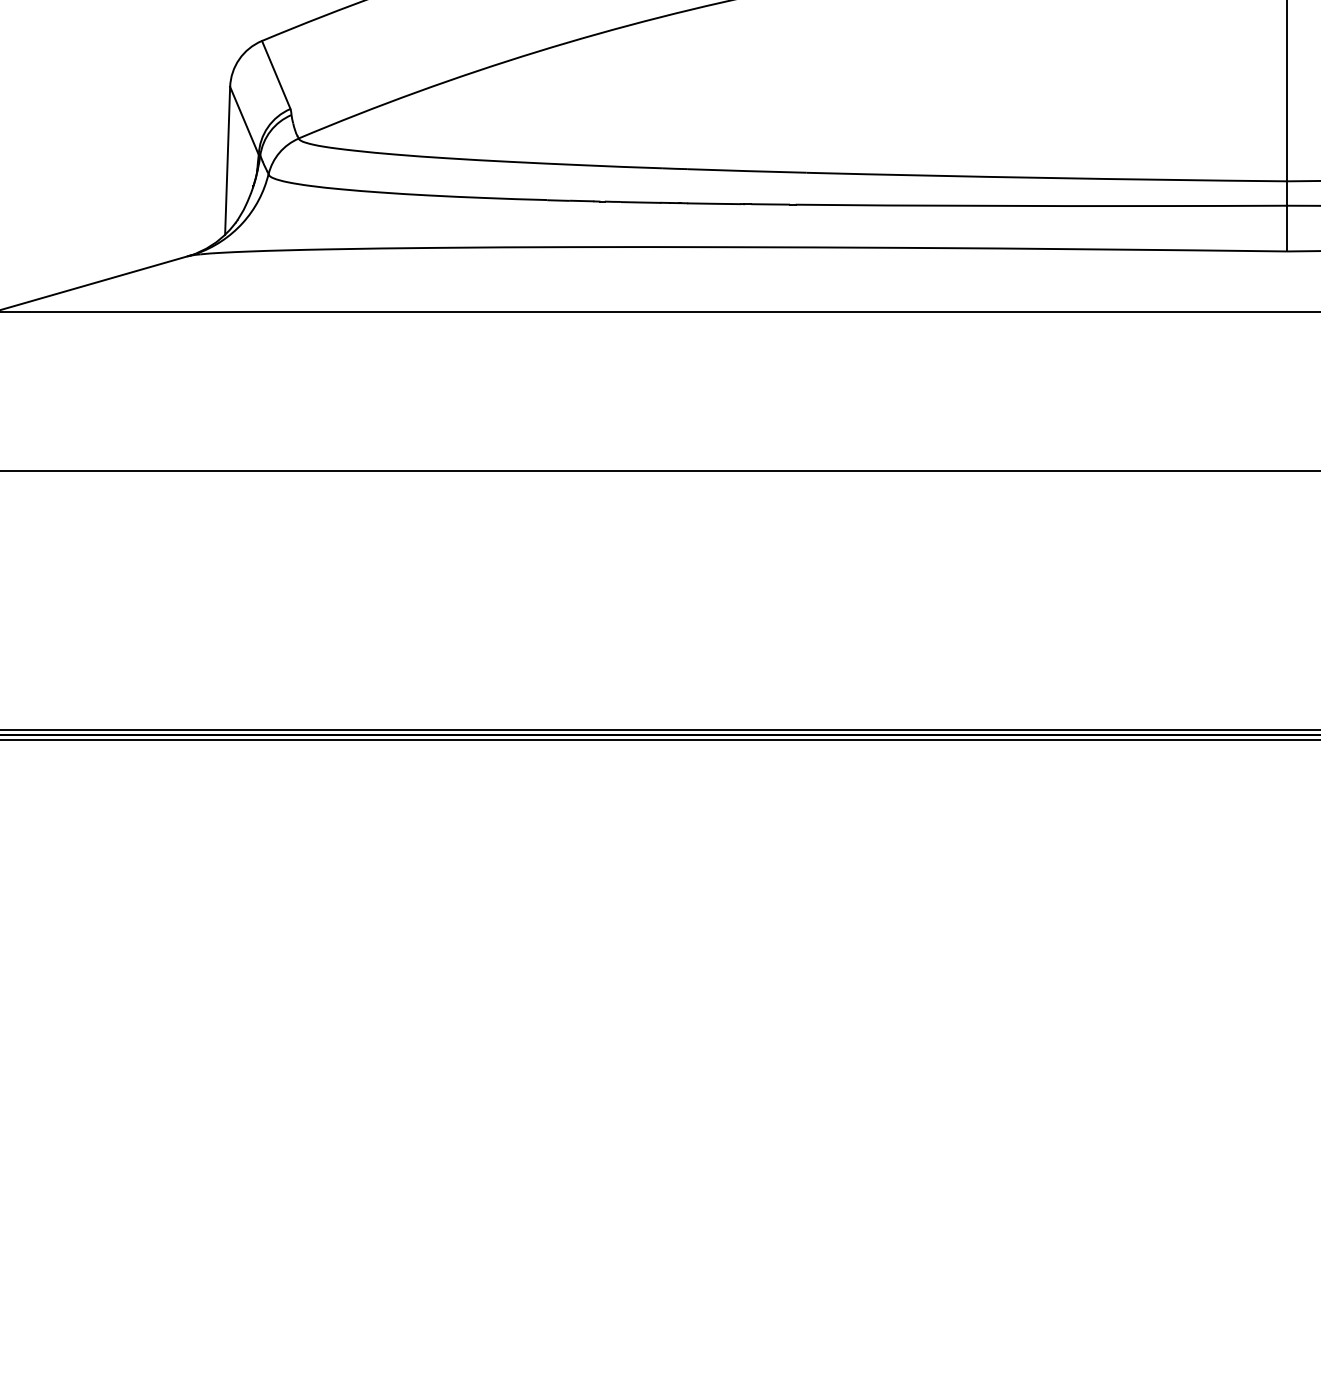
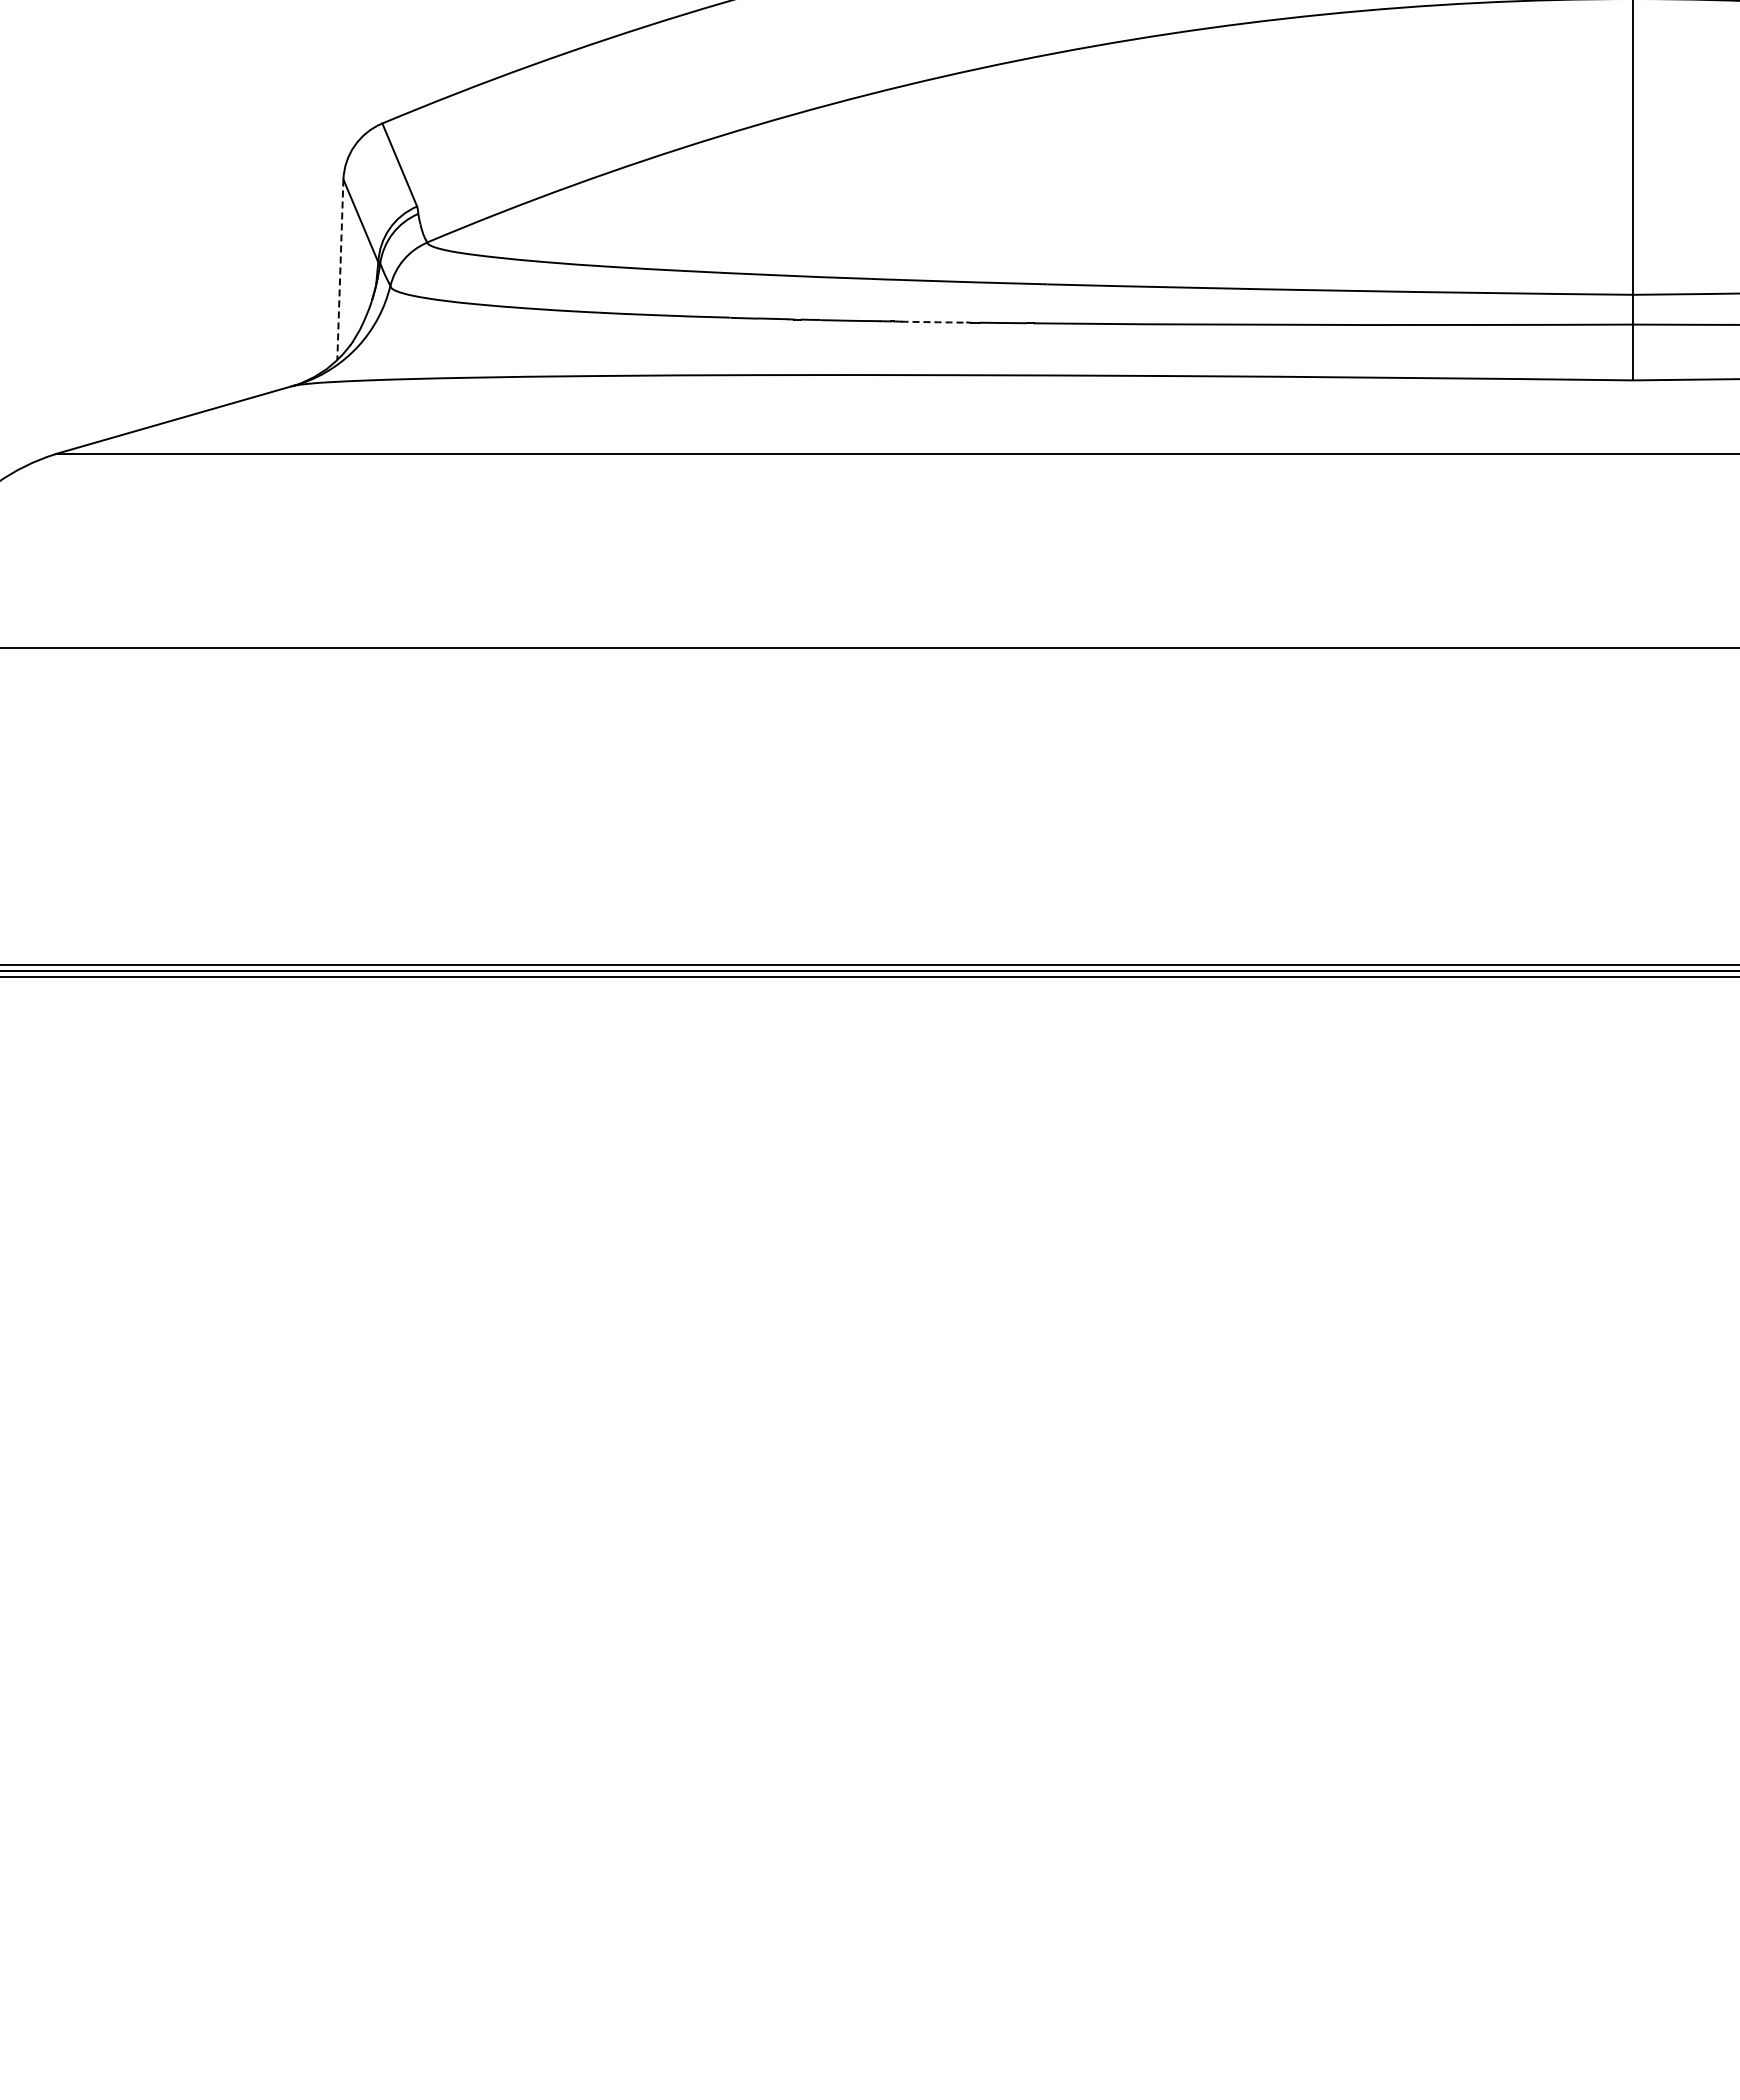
line: (227, 161) -> (340, 270), solid -> dashed
arc: (714, 204) -> (934, 322), solid -> dashed

